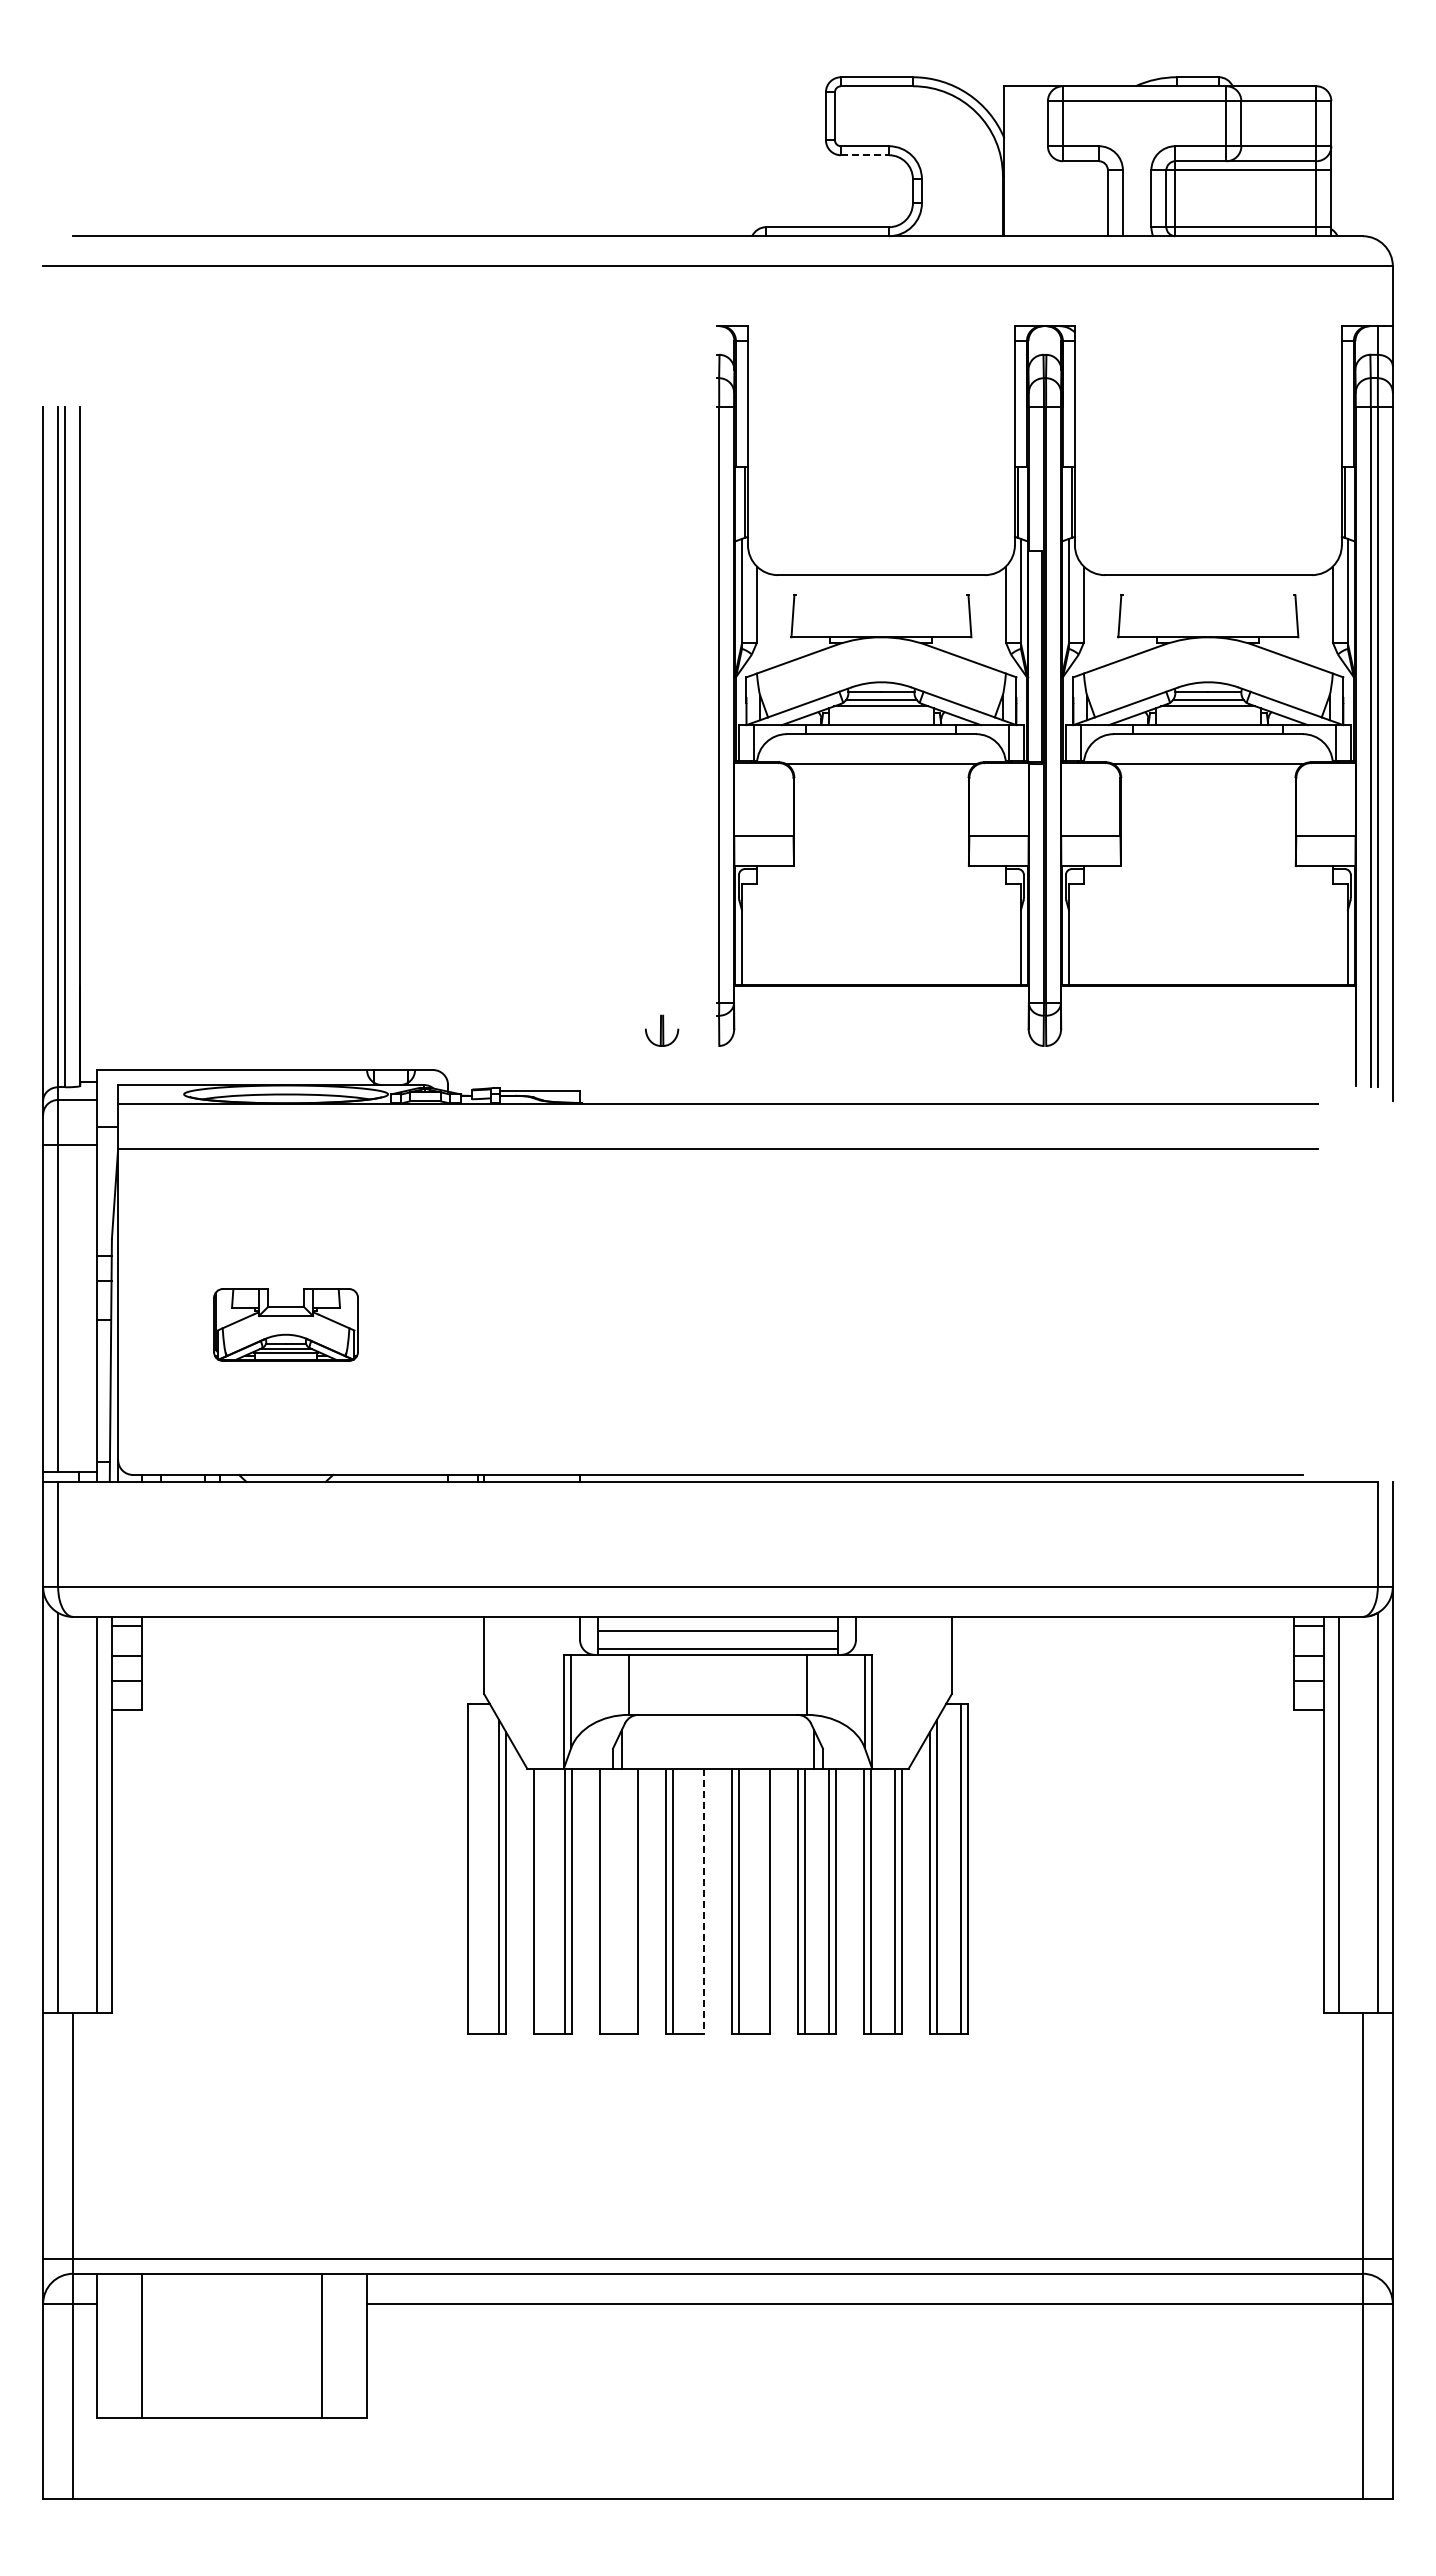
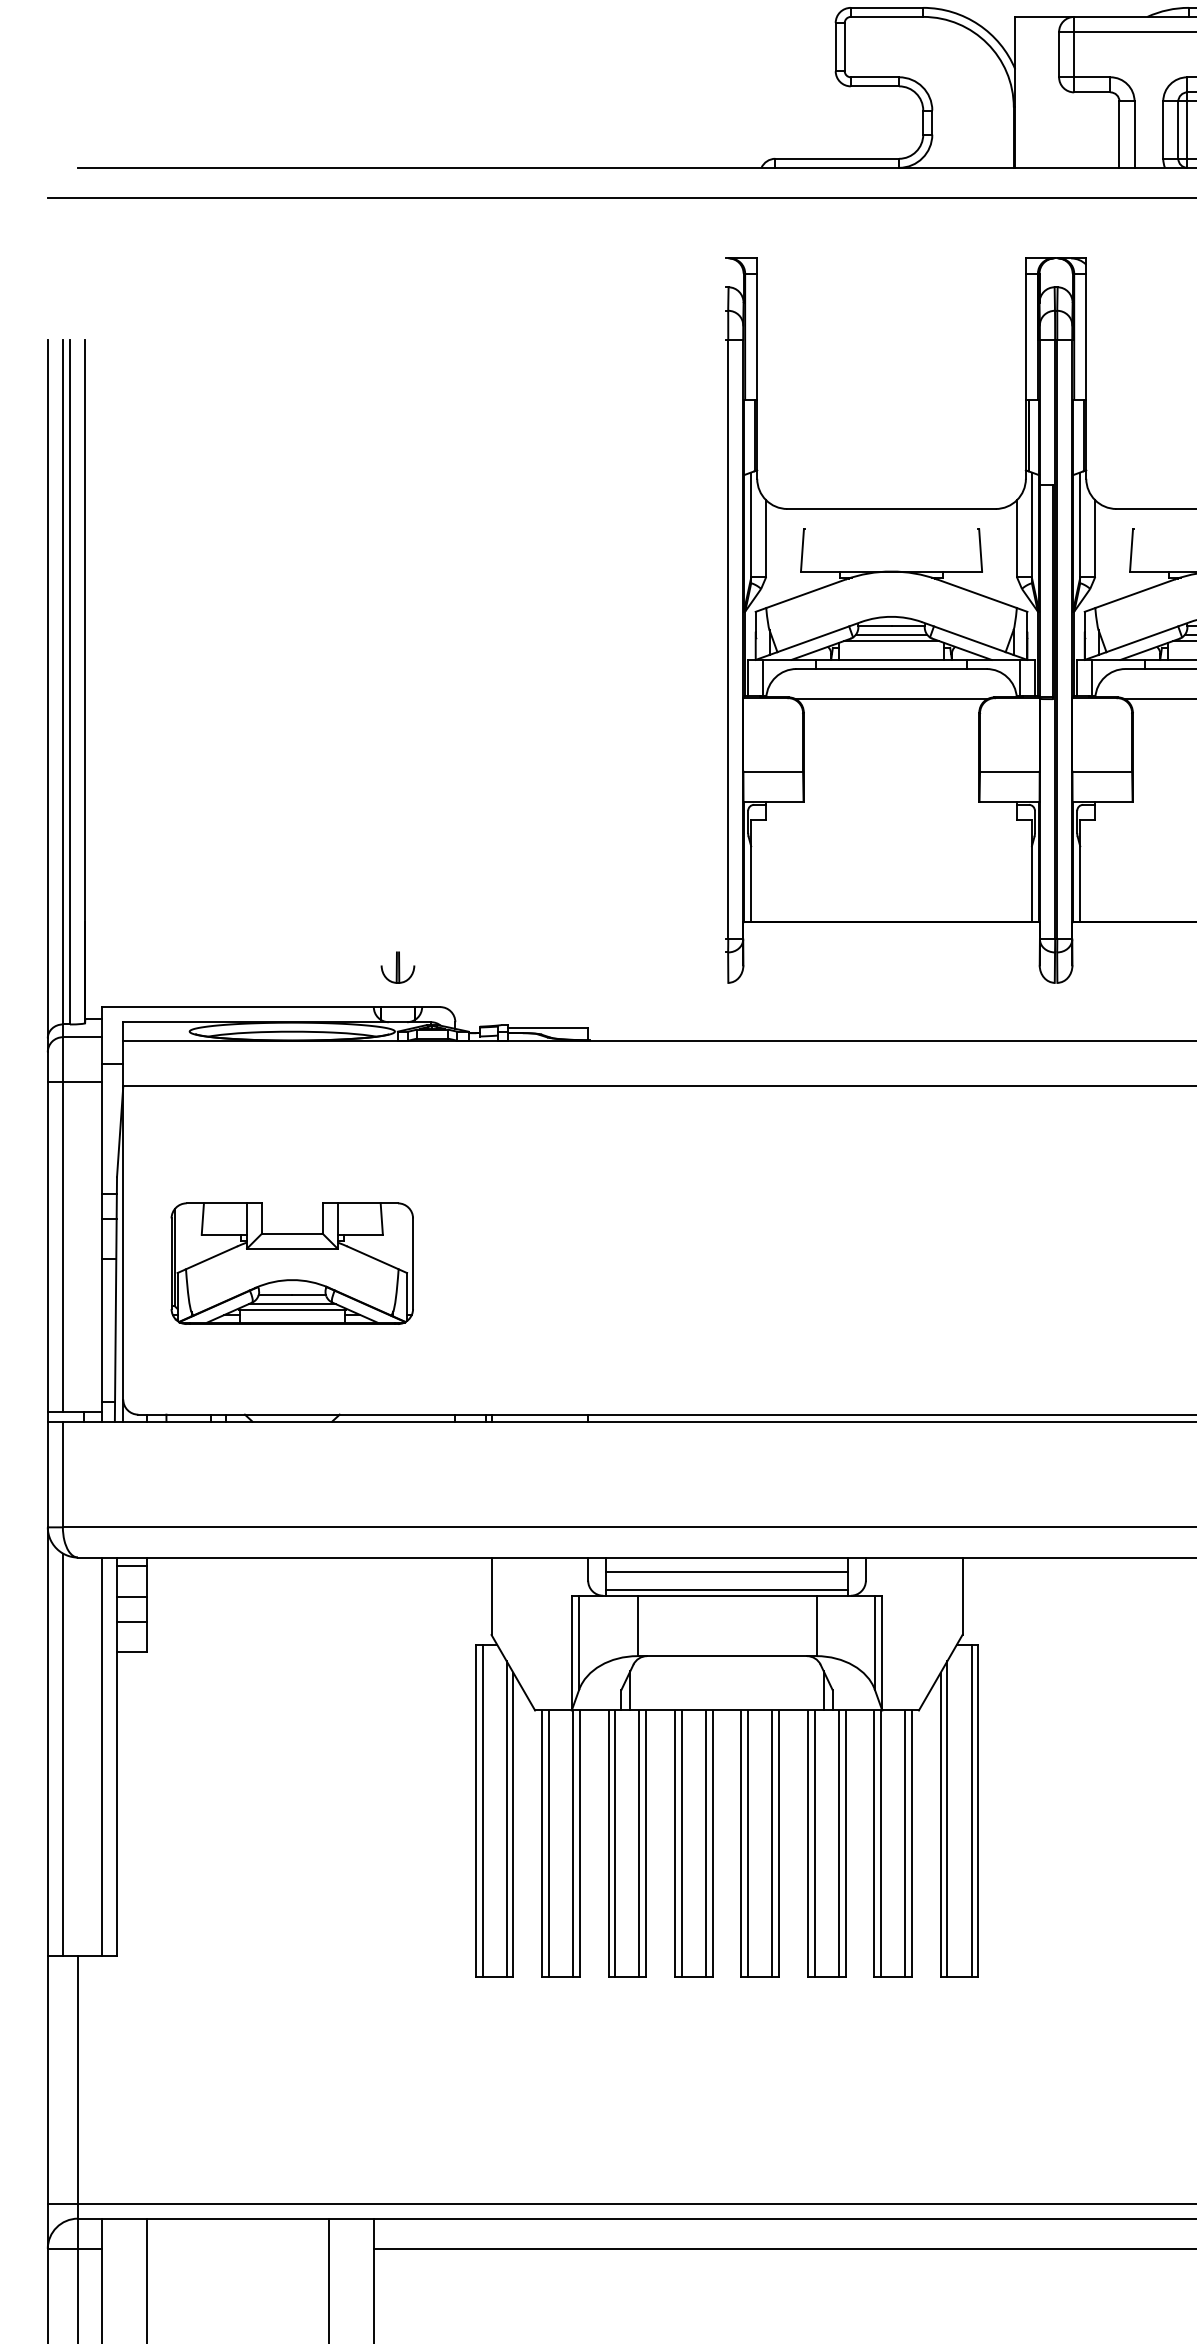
line: (864, 155) -> (874, 86), dashed -> solid
part: (662, 1030) -> (398, 967), moved
part: (285, 1324) -> (291, 1263), size x1.67
line: (475, 1868) -> (482, 1810), added
line: (541, 1900) -> (549, 1842), added
line: (607, 1900) -> (615, 1842), added
line: (631, 1900) -> (639, 1842), added
line: (697, 1900) -> (706, 1842), added
line: (762, 1900) -> (771, 1842), added
line: (703, 1901) -> (712, 1843), dashed -> solid

